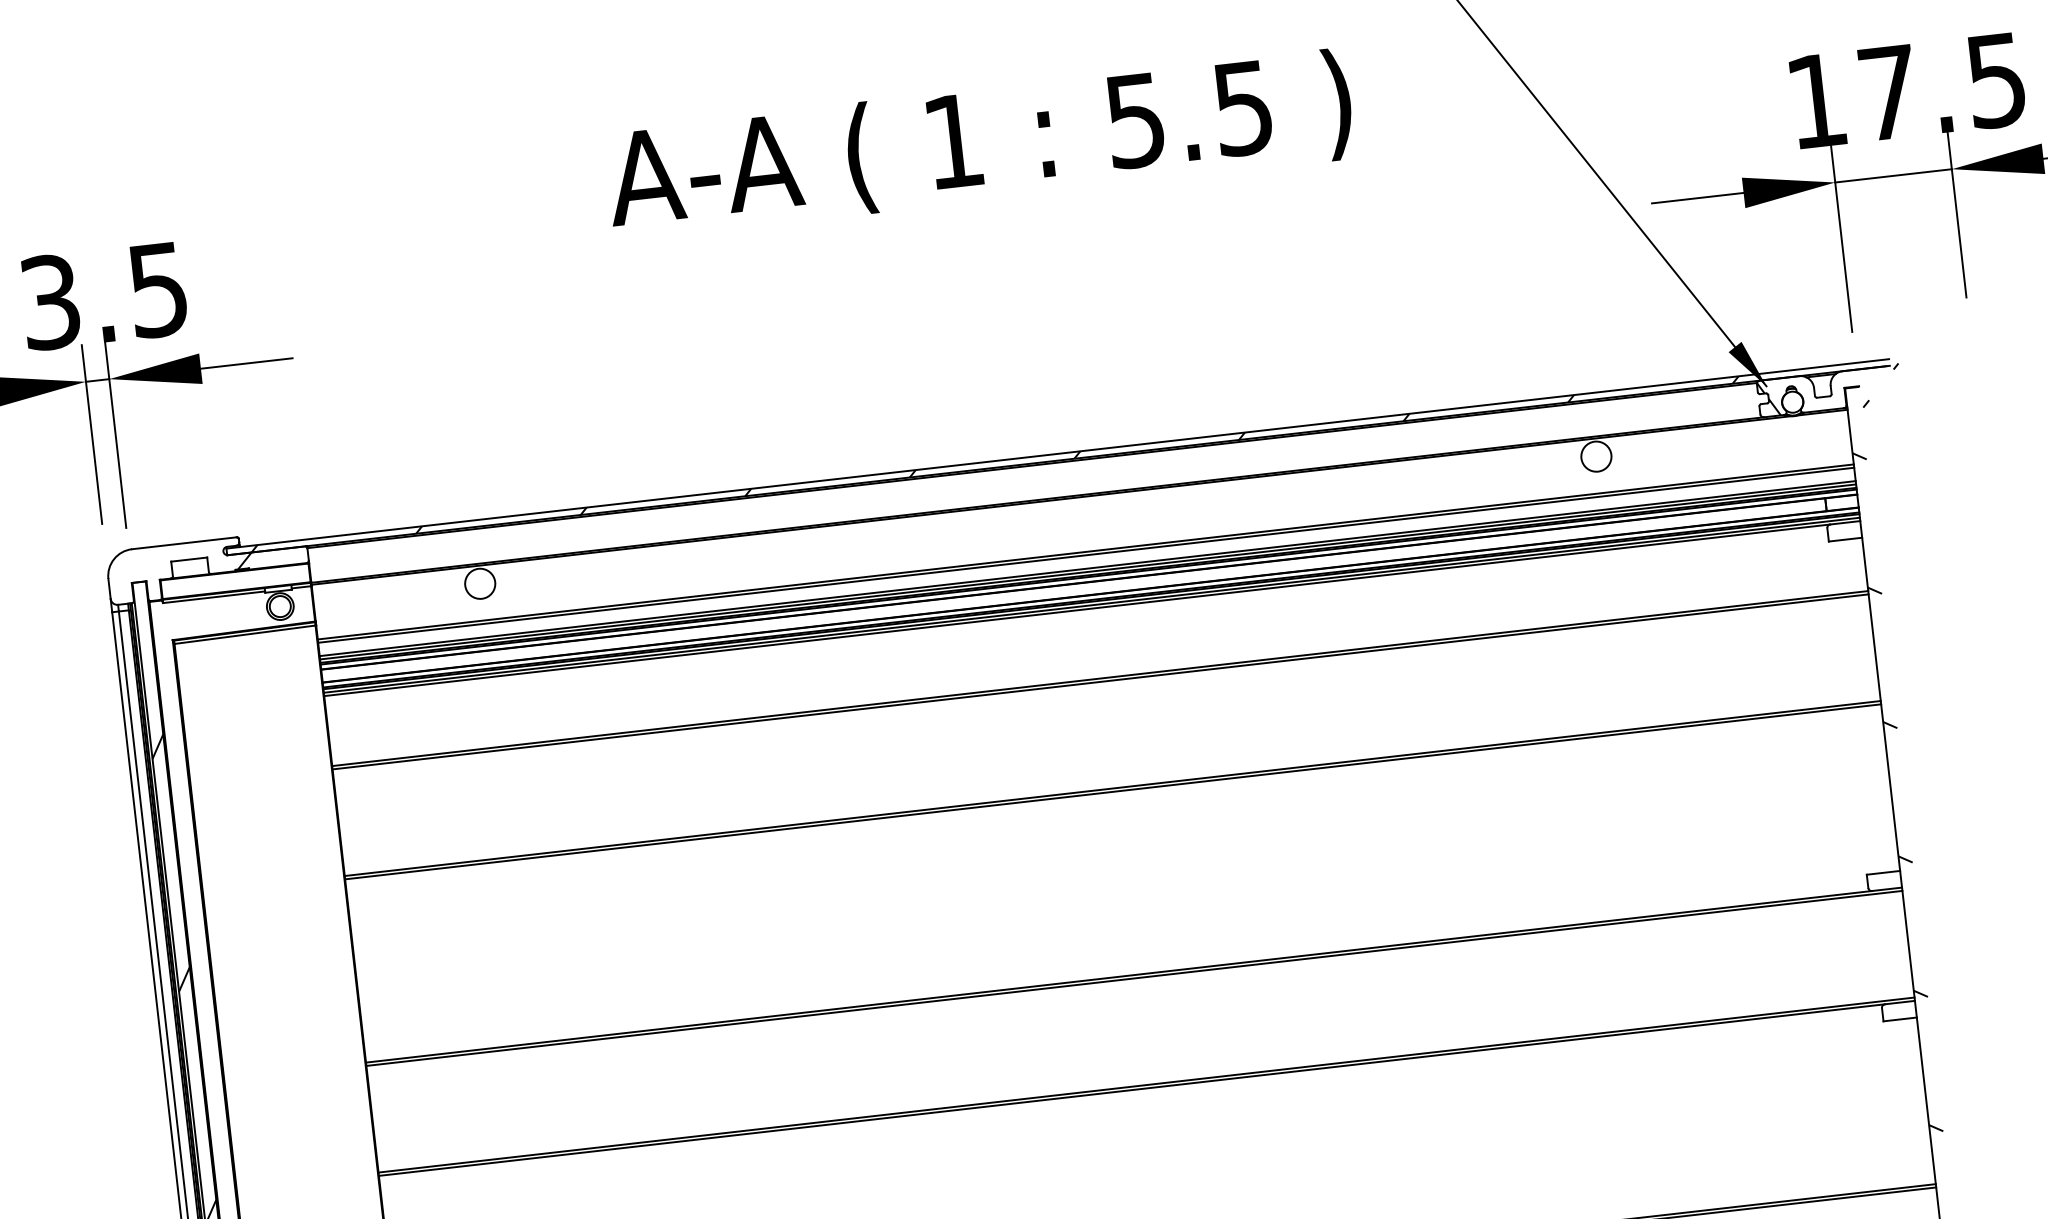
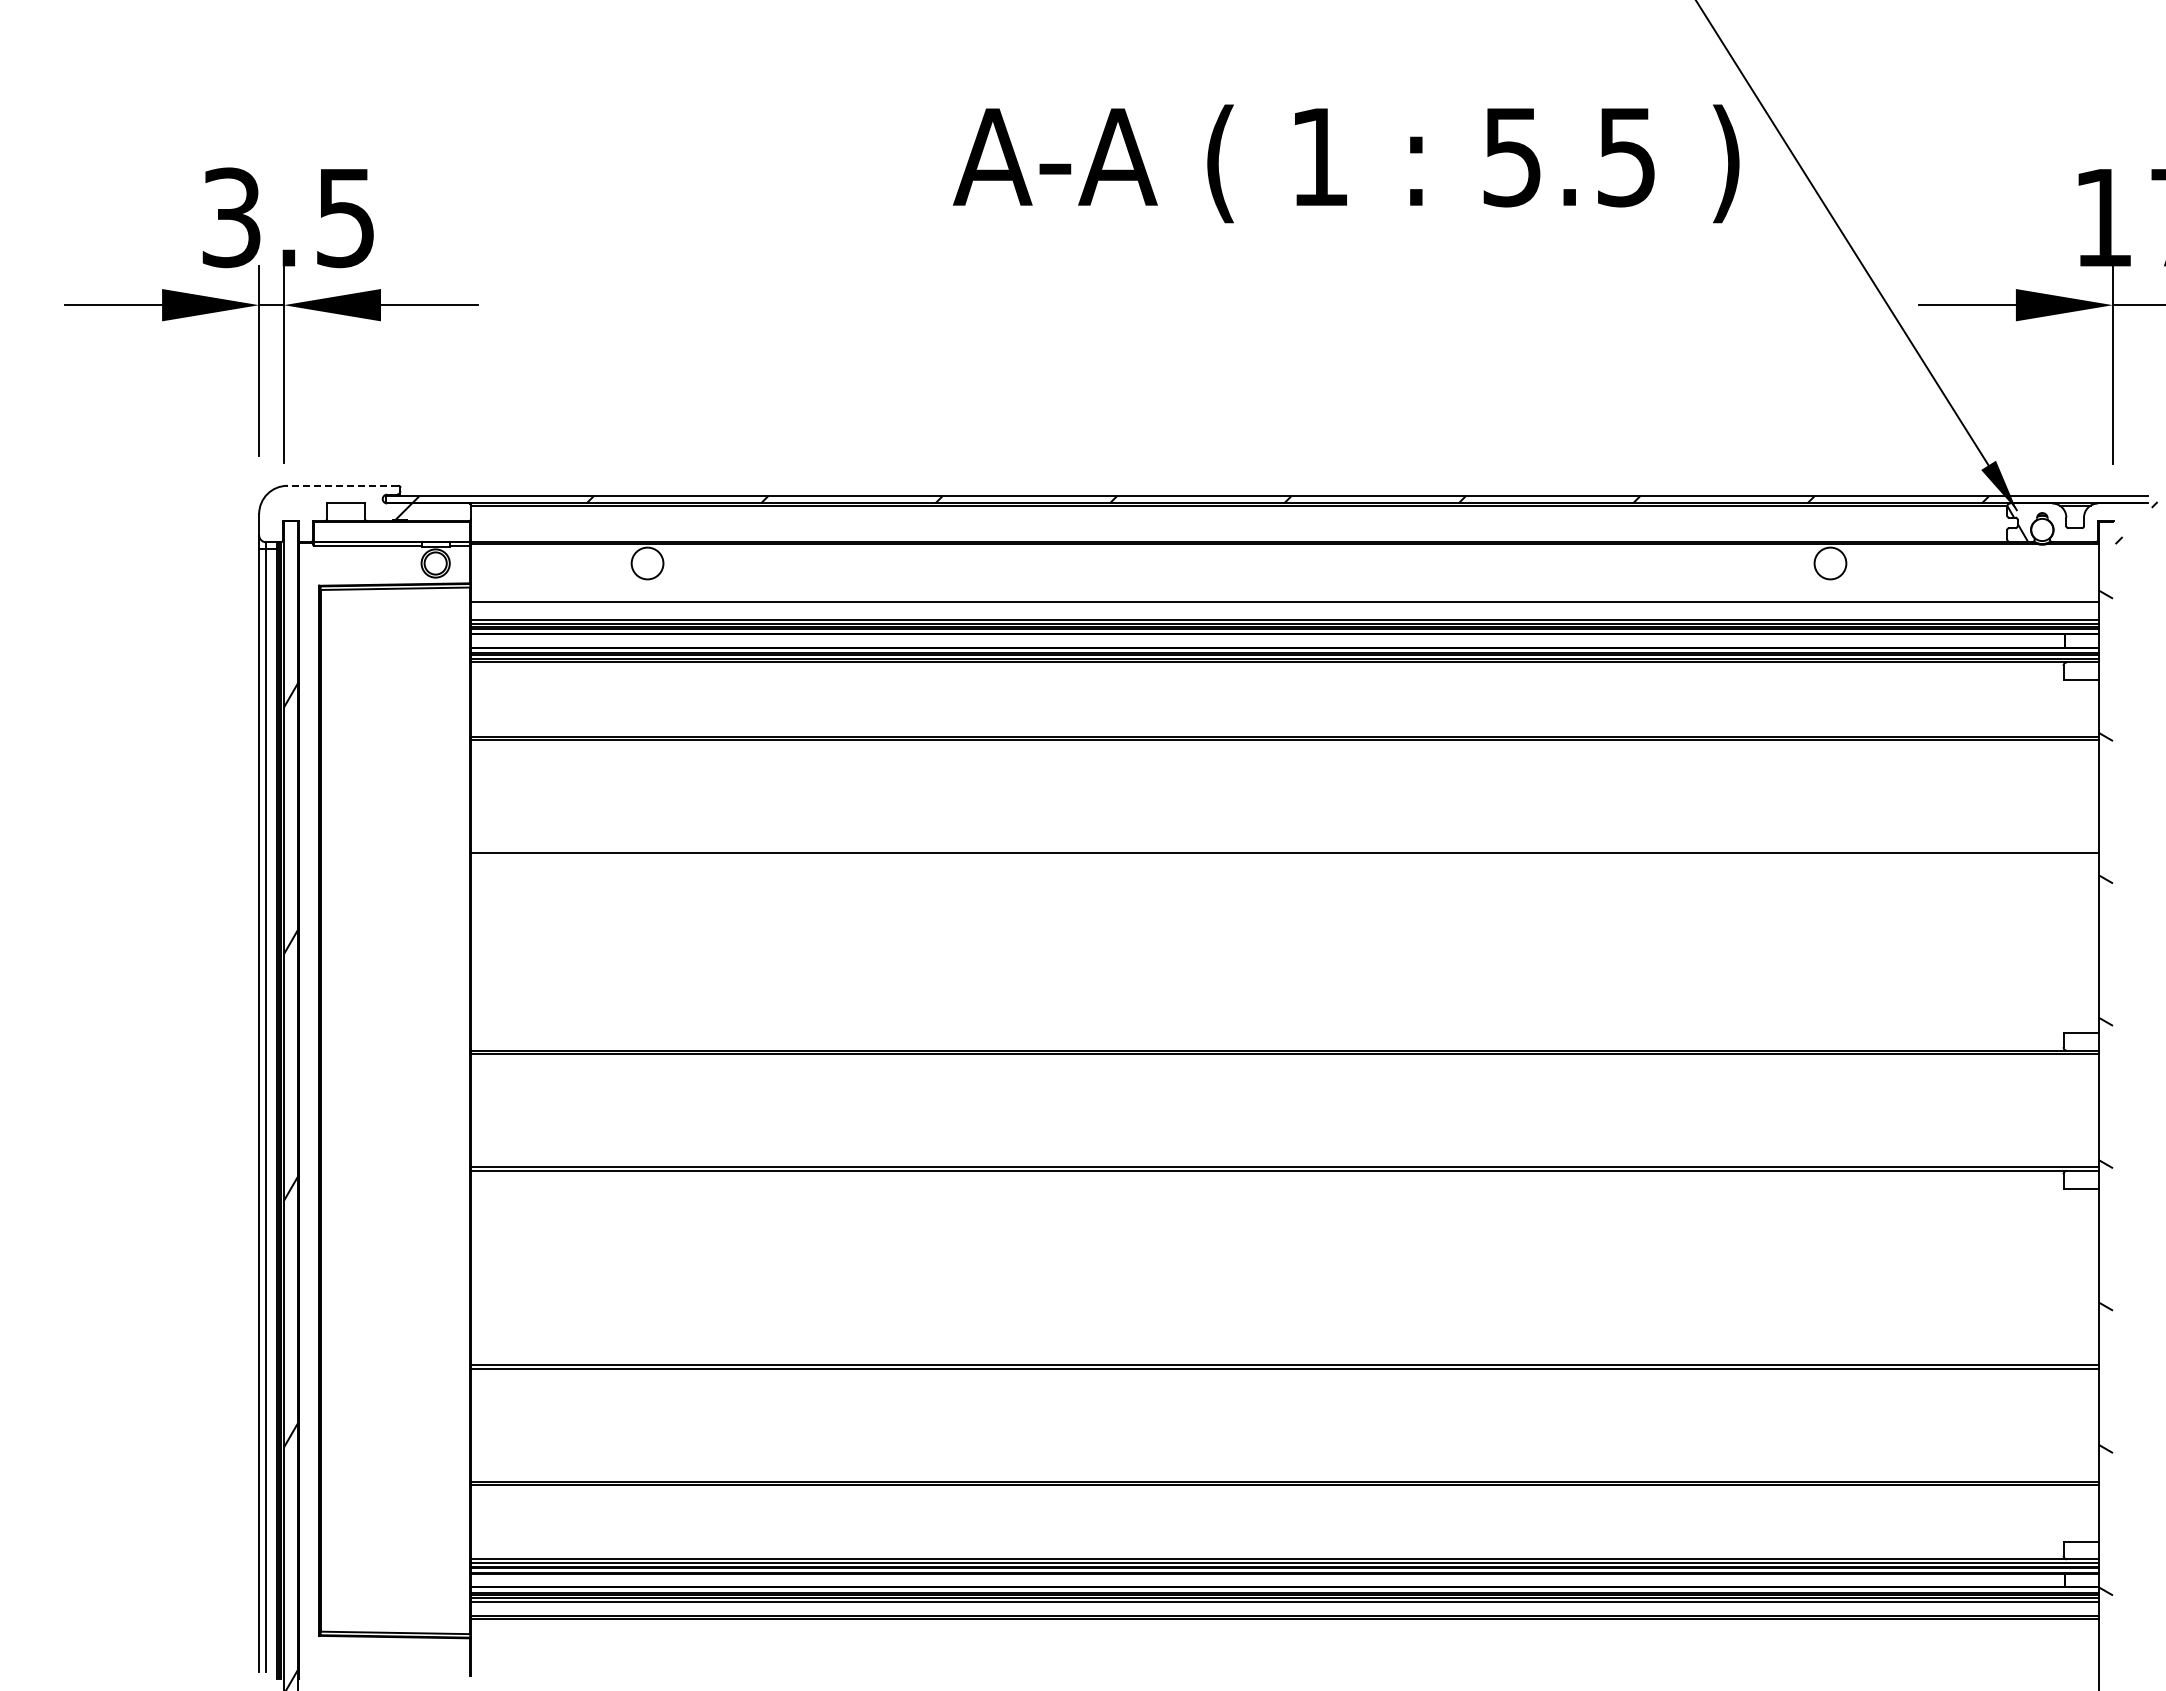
text: (979, 144) -> (1346, 163), moved
line: (183, 543) -> (342, 485), solid -> dashed
line: (1085, 554) -> (1284, 605), removed
line: (1112, 791) -> (1284, 856), removed

